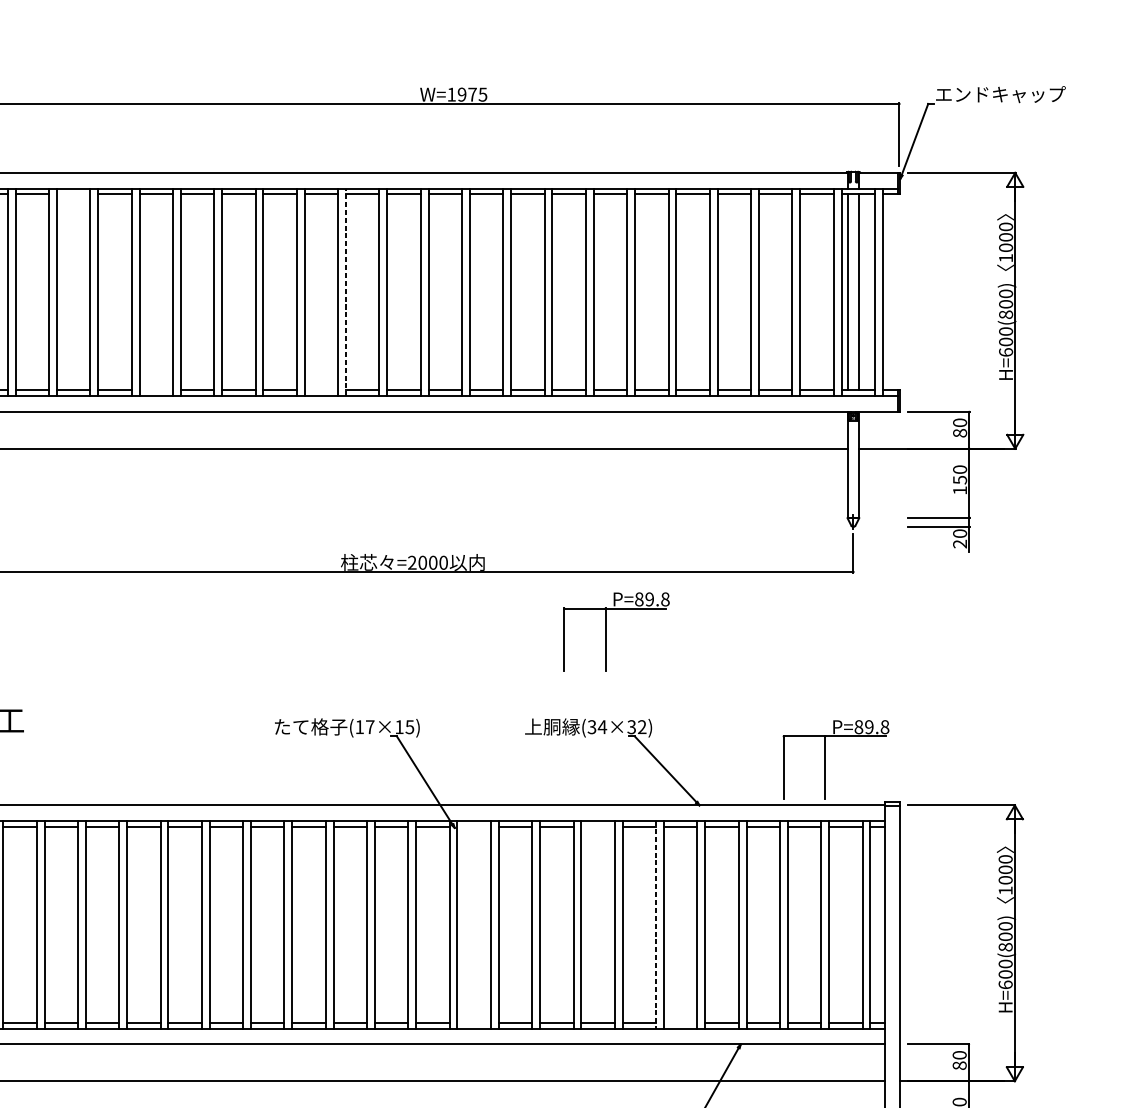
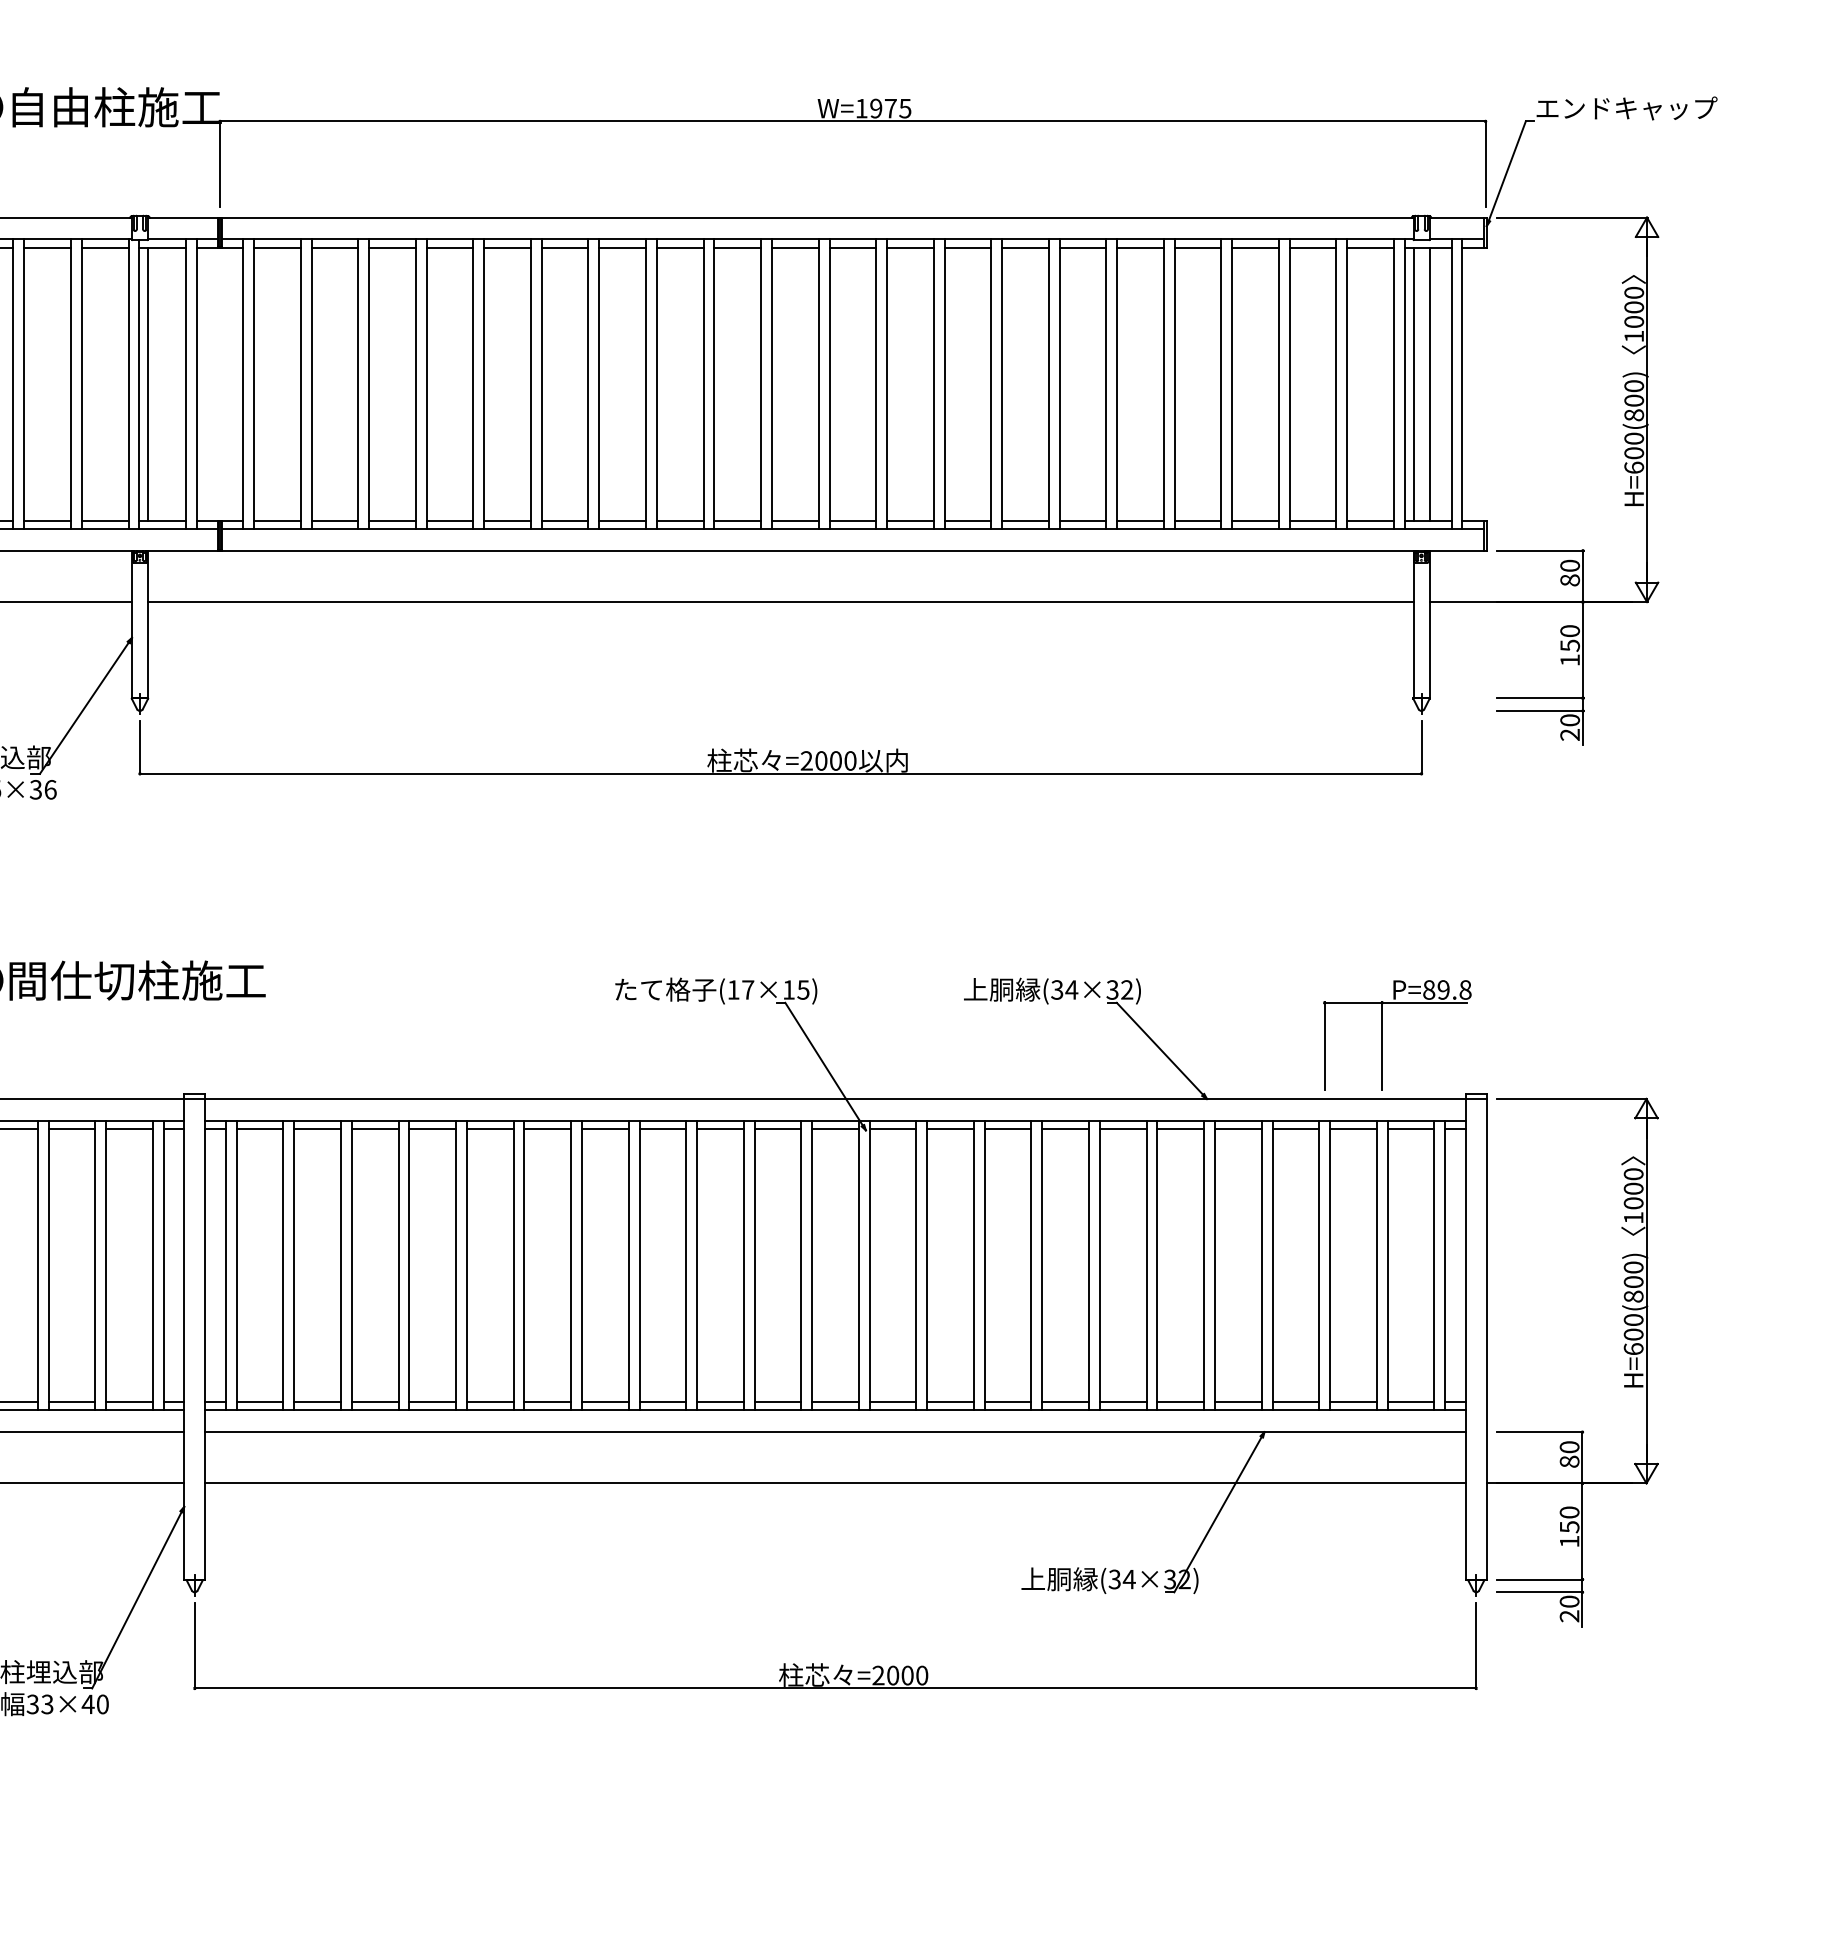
line: (73, 194) -> (334, 247), added
line: (346, 292) -> (714, 384), dashed -> solid
line: (155, 390) -> (449, 520), added
line: (320, 390) -> (679, 520), added
part: (605, 632) -> (1076, 857), removed
line: (473, 827) -> (892, 1129), added
line: (597, 827) -> (1065, 1129), added
line: (656, 924) -> (1146, 1265), dashed -> solid
line: (473, 1023) -> (892, 1402), added
line: (680, 1023) -> (1180, 1402), added

